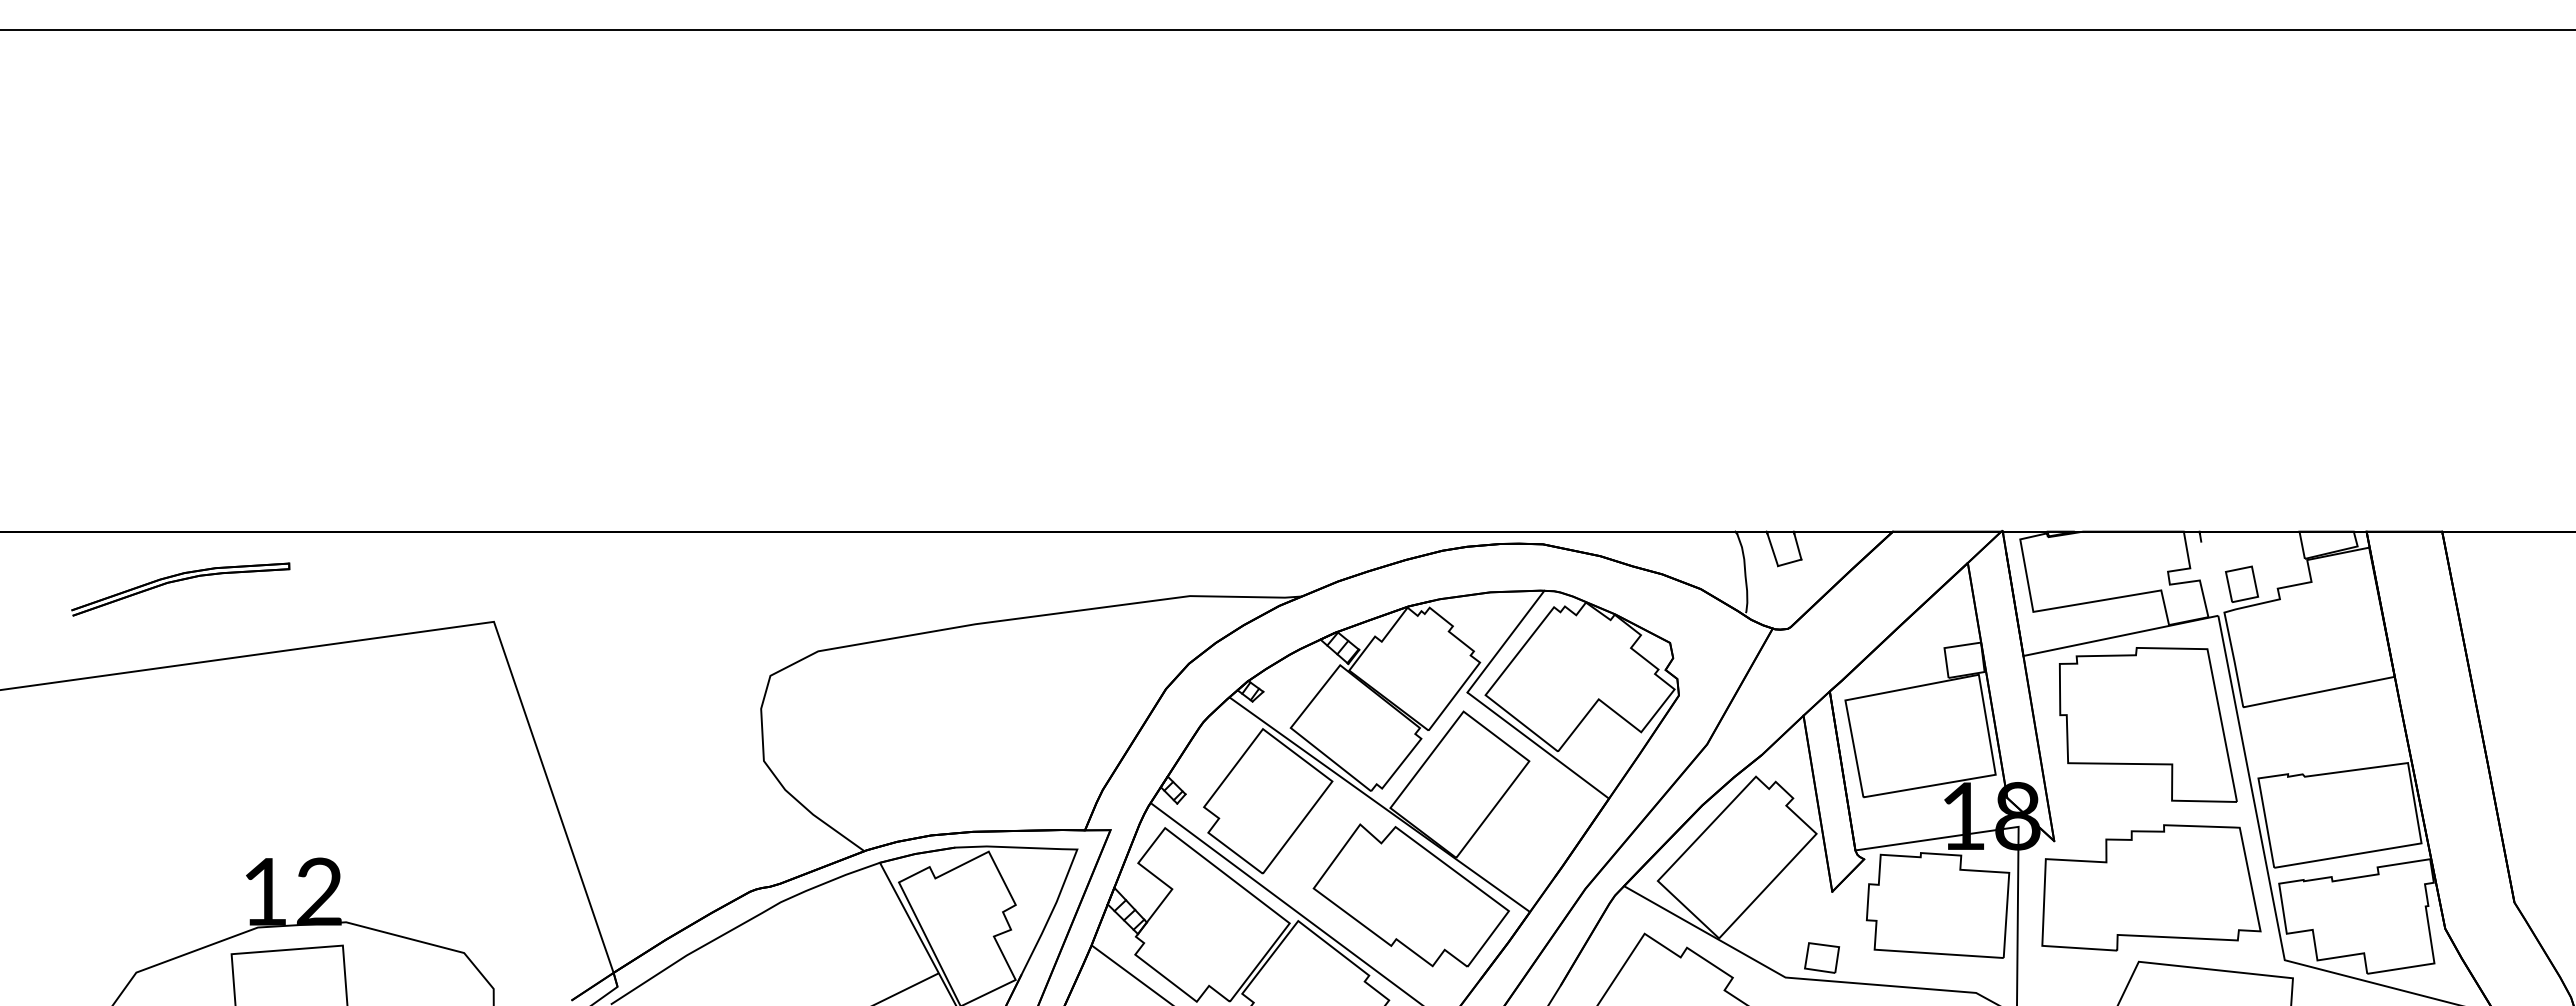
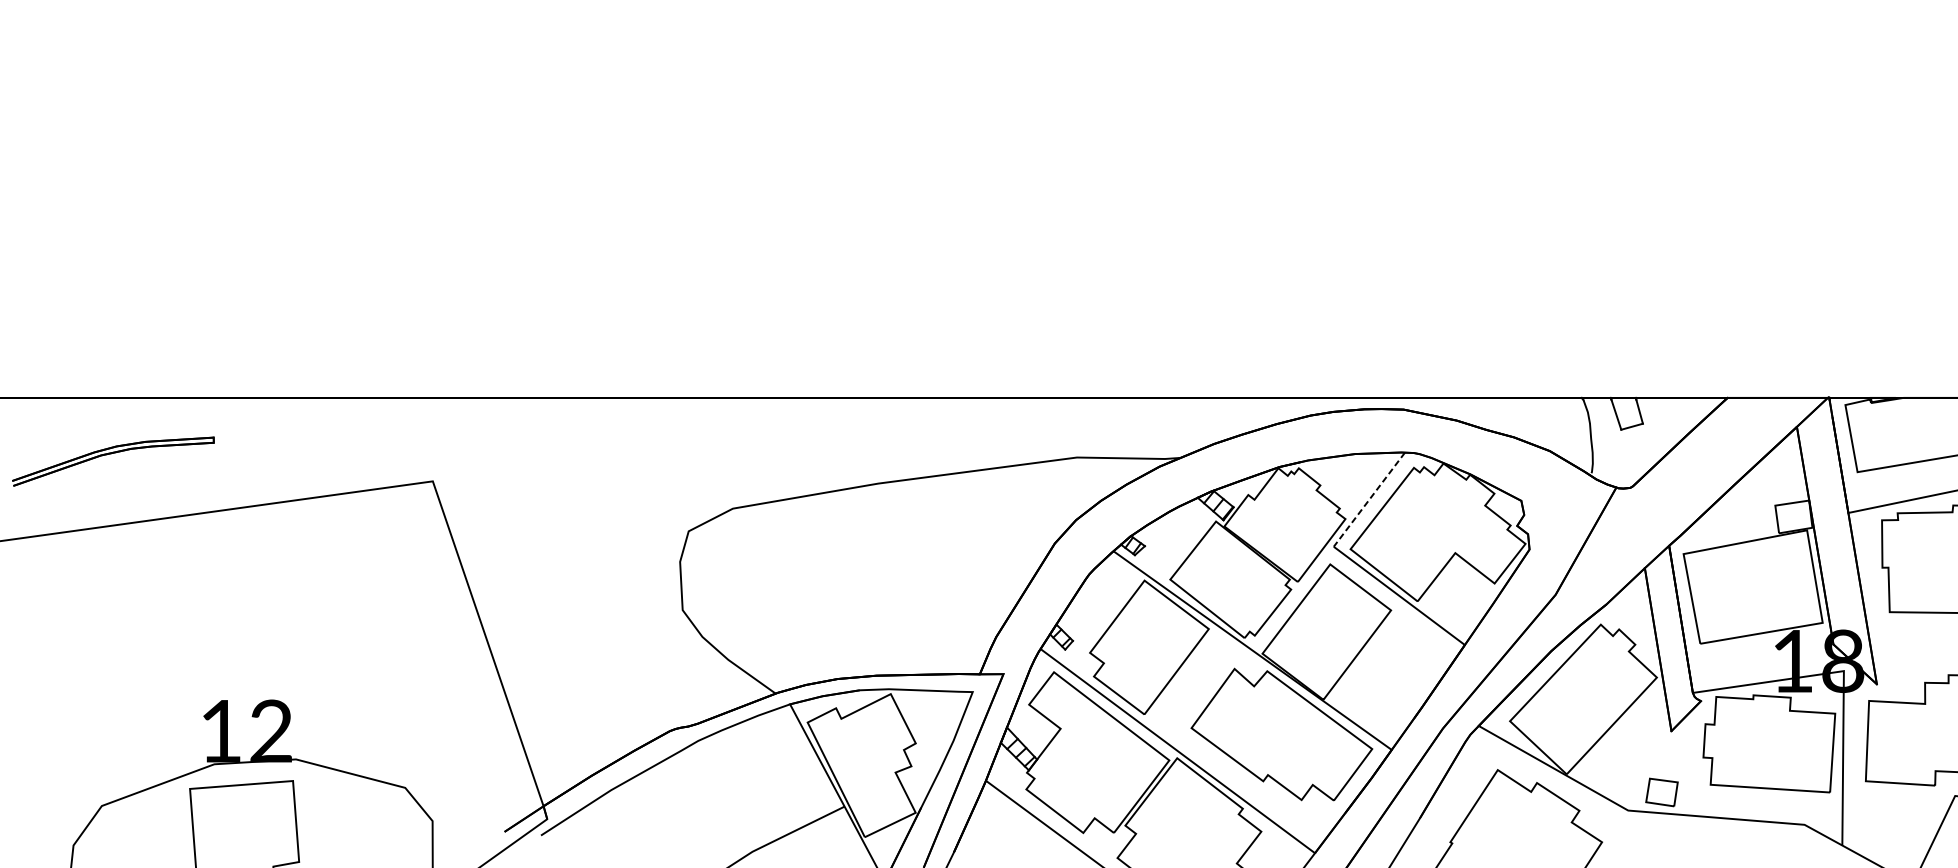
part: (179, 581) -> (112, 454), moved
line: (1505, 641) -> (1369, 499), solid -> dashed

